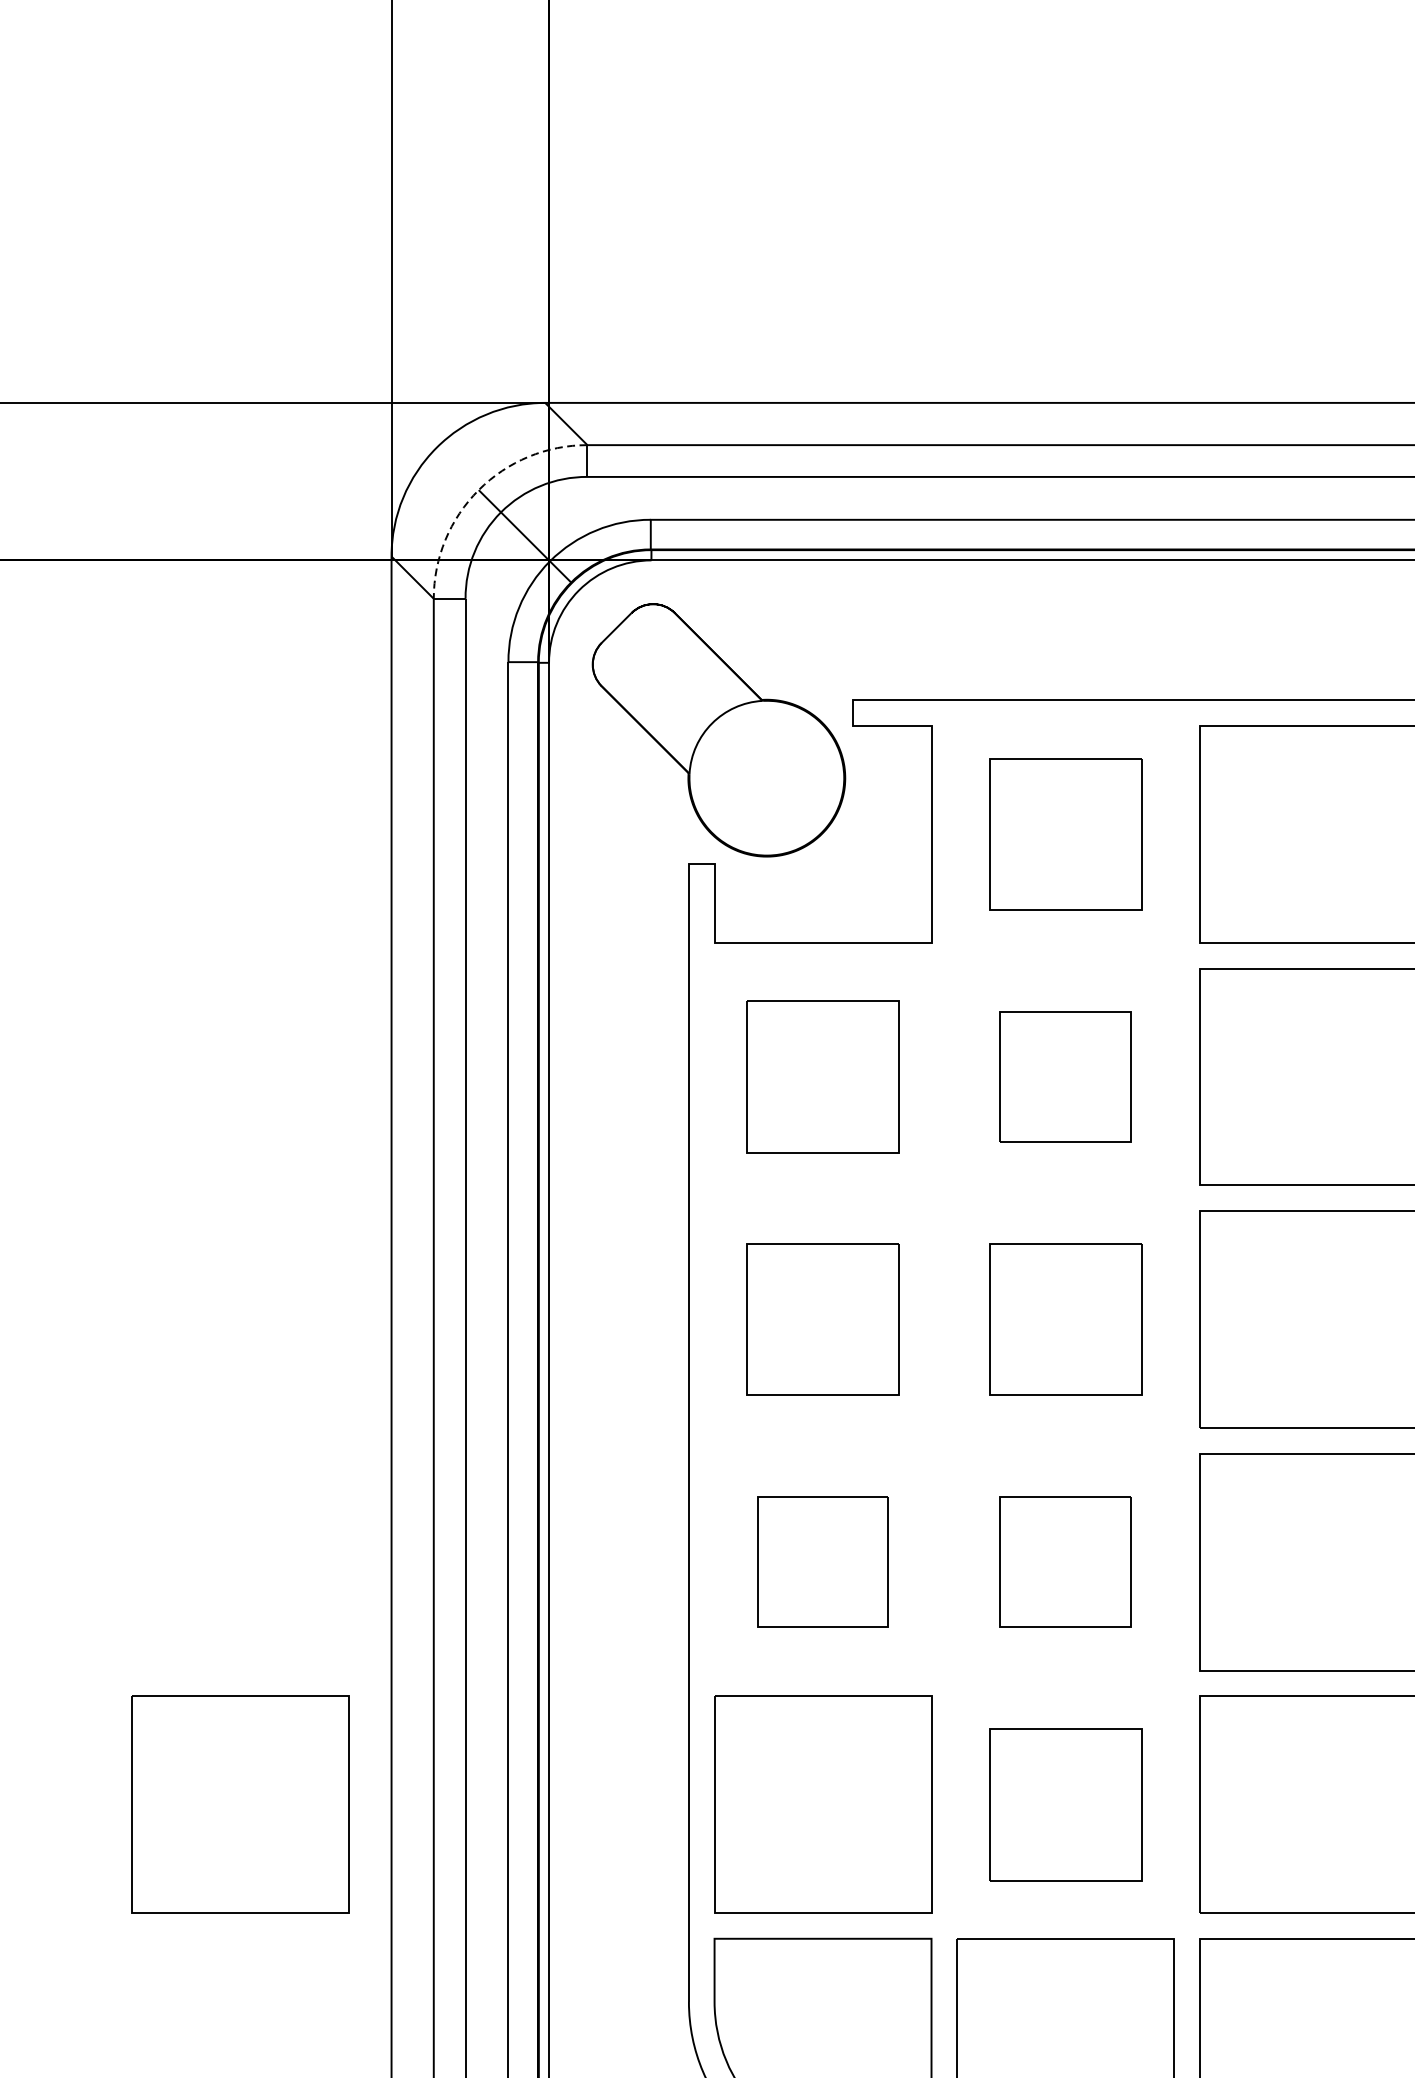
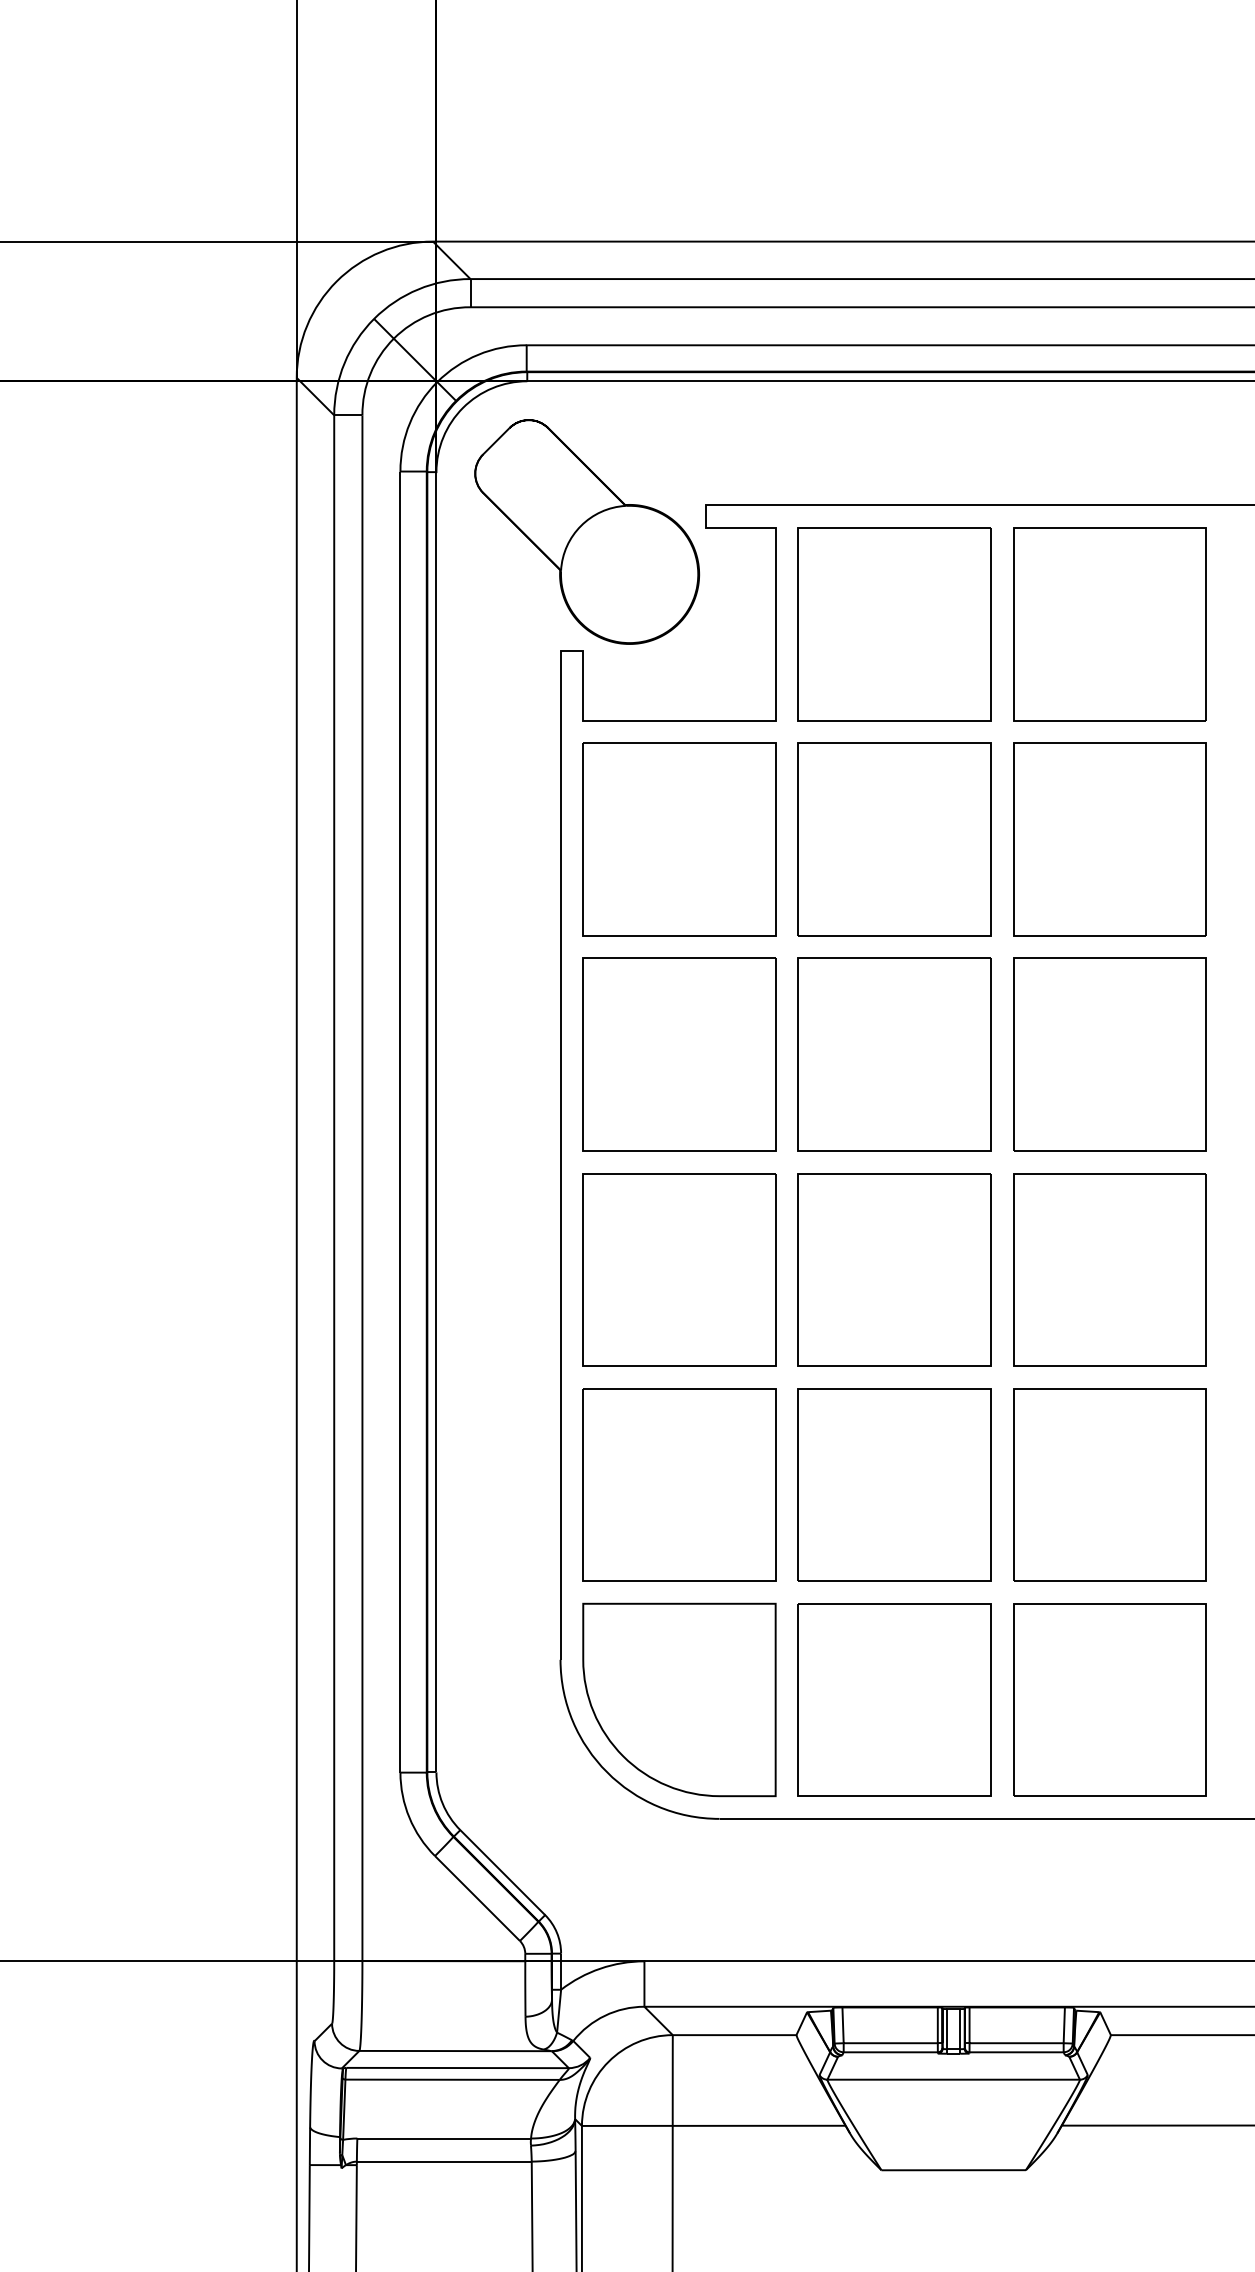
line: (479, 489) -> (374, 318), dashed -> solid
part: (1065, 834) -> (894, 624), size x1.43
part: (823, 1077) -> (679, 839), size x1.43
part: (1065, 1077) -> (894, 839), size x1.67
part: (823, 1319) -> (679, 1054), size x1.43
part: (1065, 1319) -> (894, 1054), size x1.43
part: (823, 1561) -> (679, 1269), size x1.67
part: (1065, 1561) -> (894, 1269), size x1.67
part: (240, 1804) -> (162, 1484), removed
part: (1065, 1804) -> (894, 1484), size x1.43

